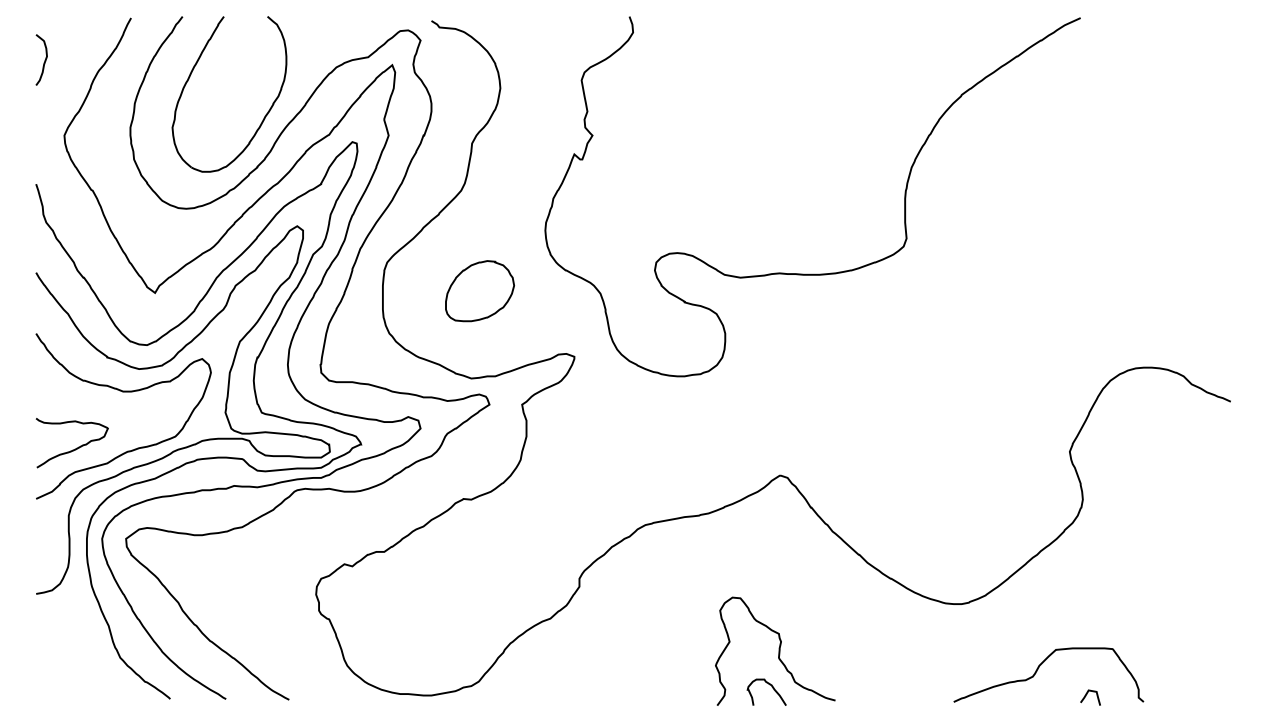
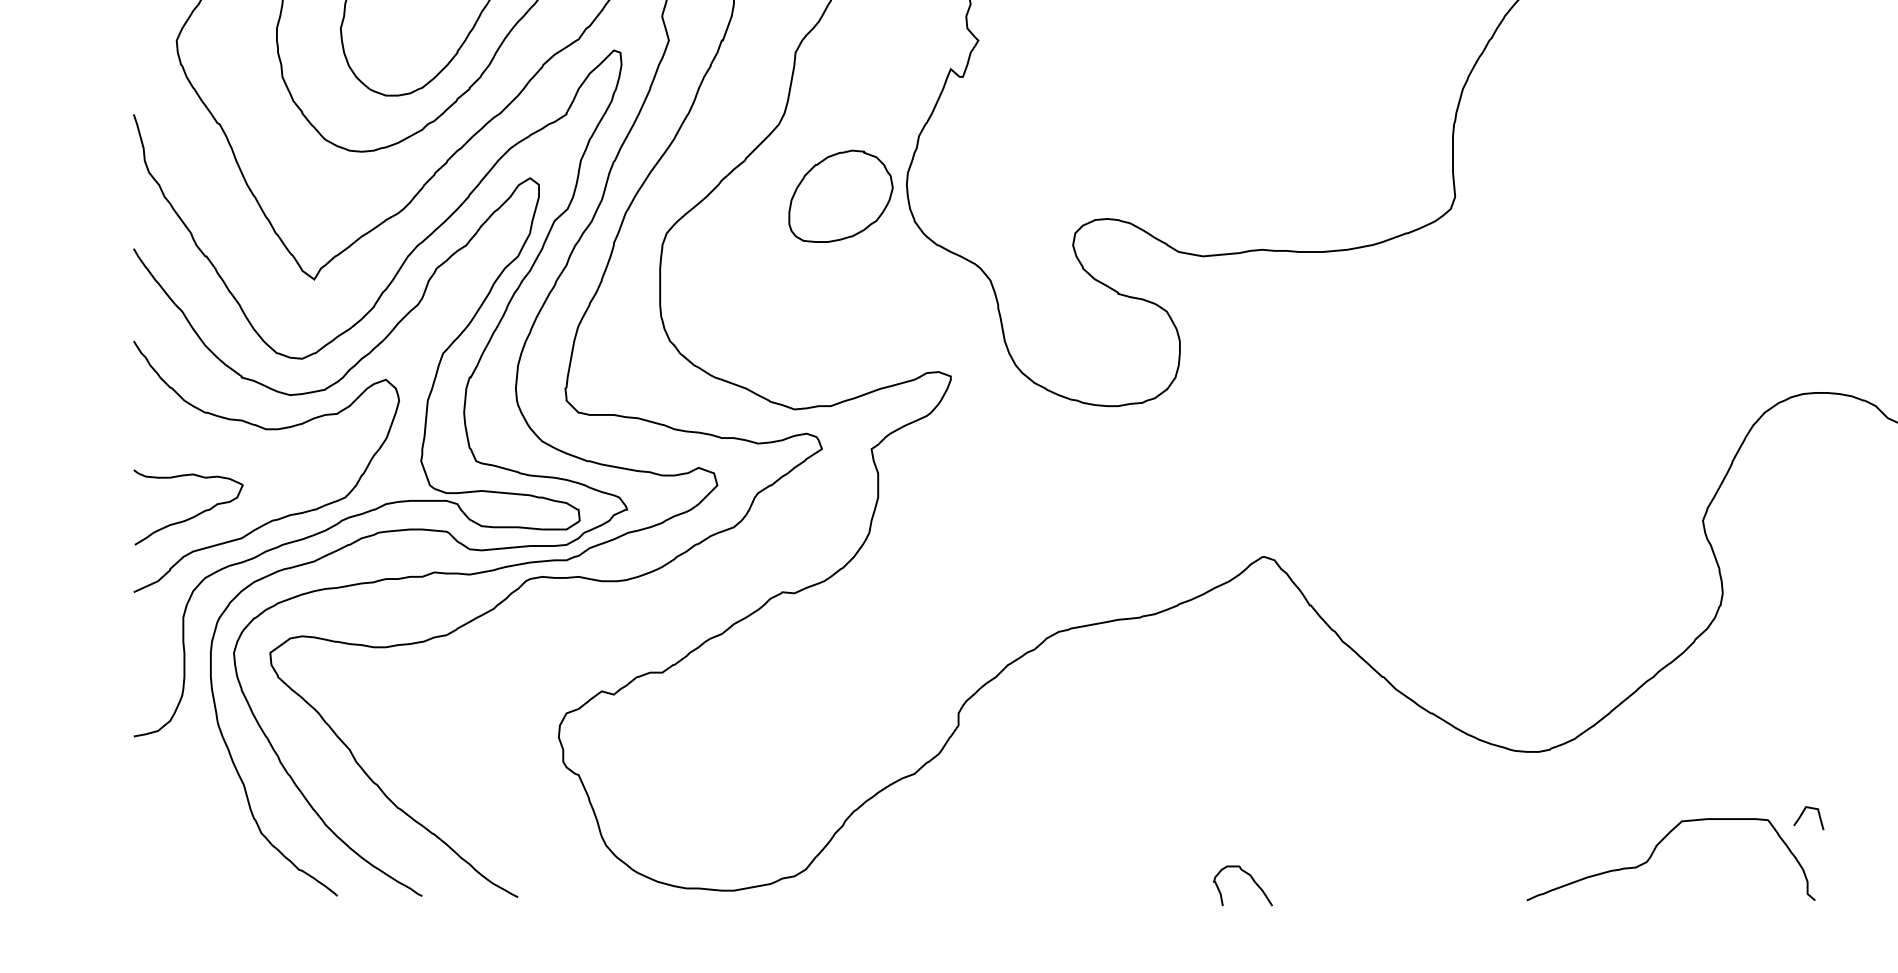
part: (479, 291) -> (840, 196), moved
curve: (778, 650) -> (1260, 822), removed
curve: (1086, 696) -> (1802, 816), moved

